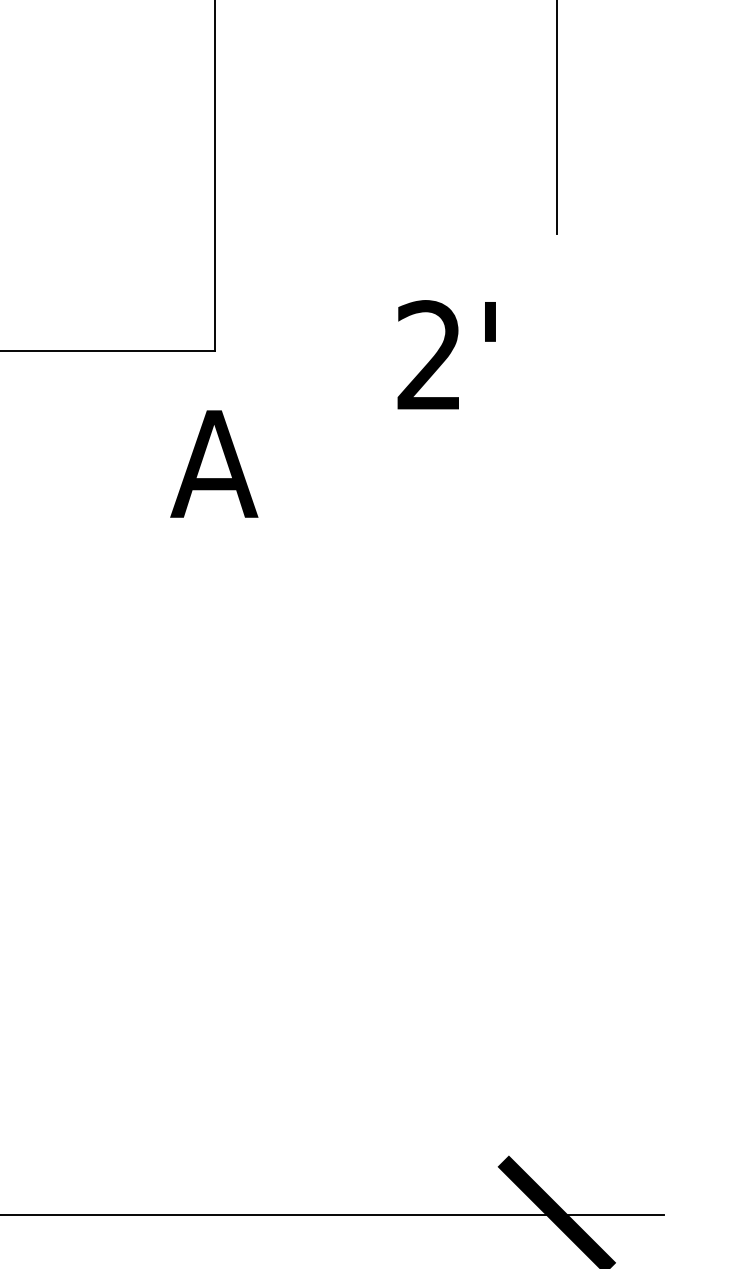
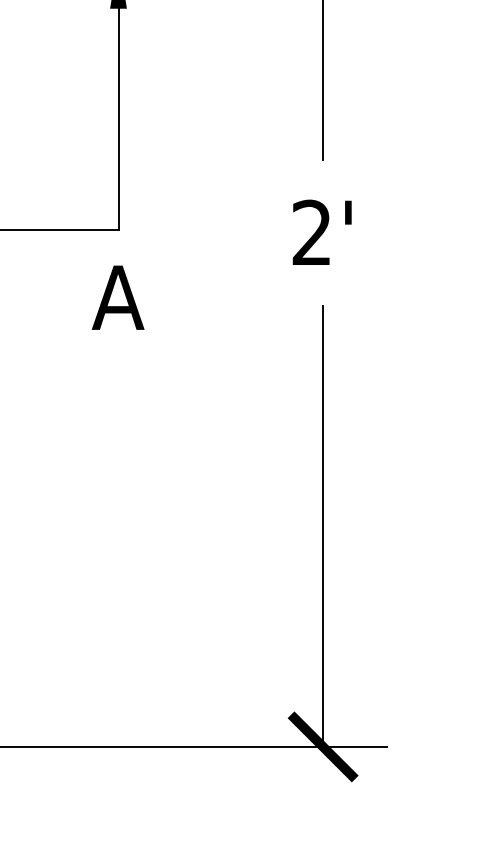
text: (445, 353) -> (321, 231), moved
line: (557, 844) -> (323, 525), added

